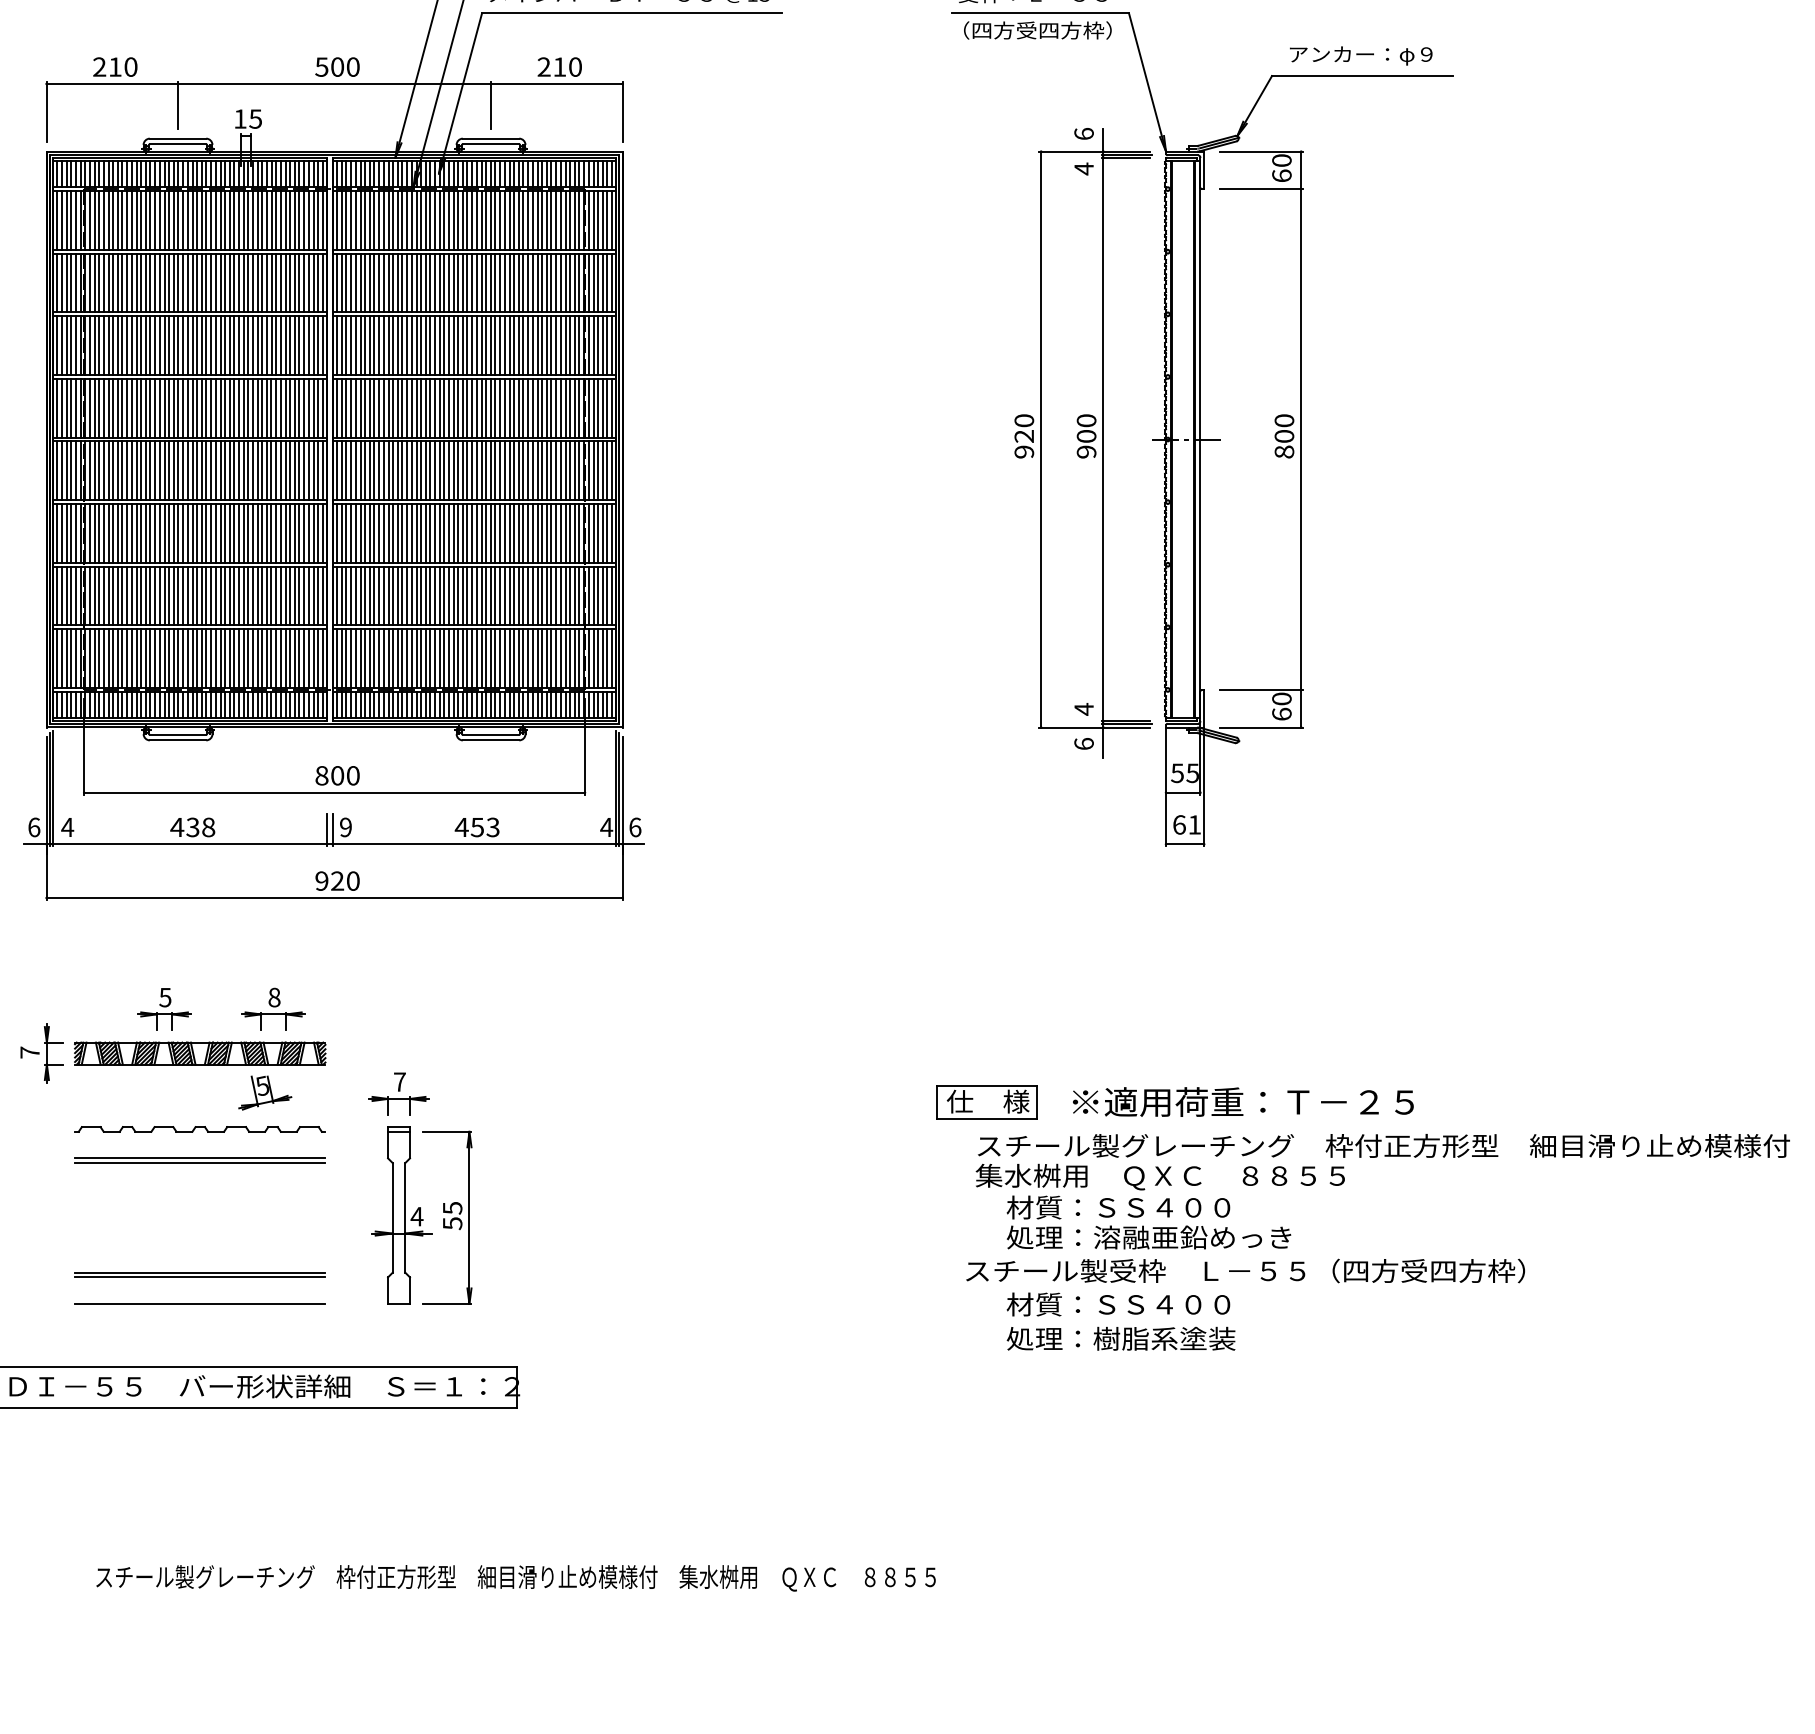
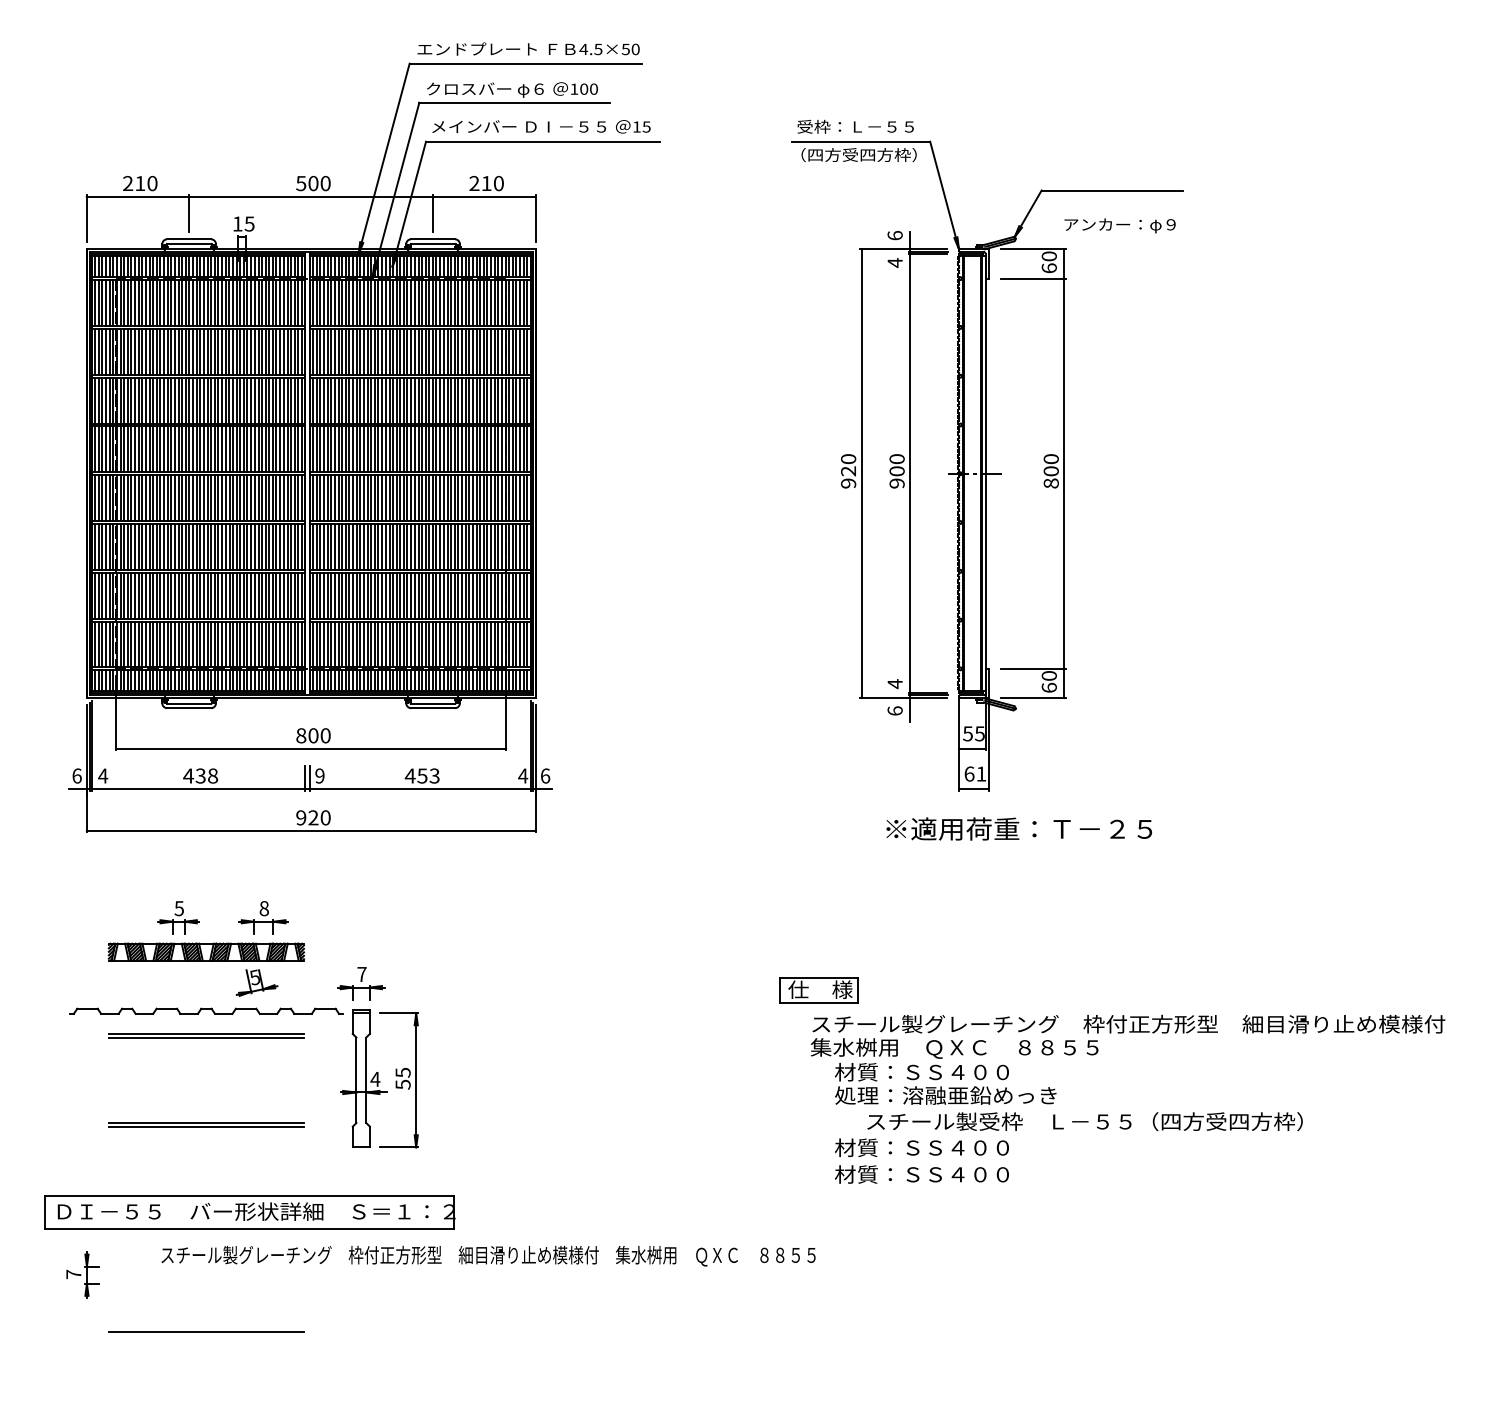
text: (1360, 55) -> (1119, 225), moved
part: (41, 1052) -> (82, 1274), moved
text: (1243, 1101) -> (1019, 828), moved
part: (200, 1129) -> (206, 1011), size x1.4
text: (1244, 1270) -> (1084, 1121), moved
line: (200, 1302) -> (206, 1331), moved
text: (1120, 1338) -> (923, 1174), 処理：樹脂系塗装 -> 材質：ＳＳ４００
text: (516, 1577) -> (488, 1255), moved

